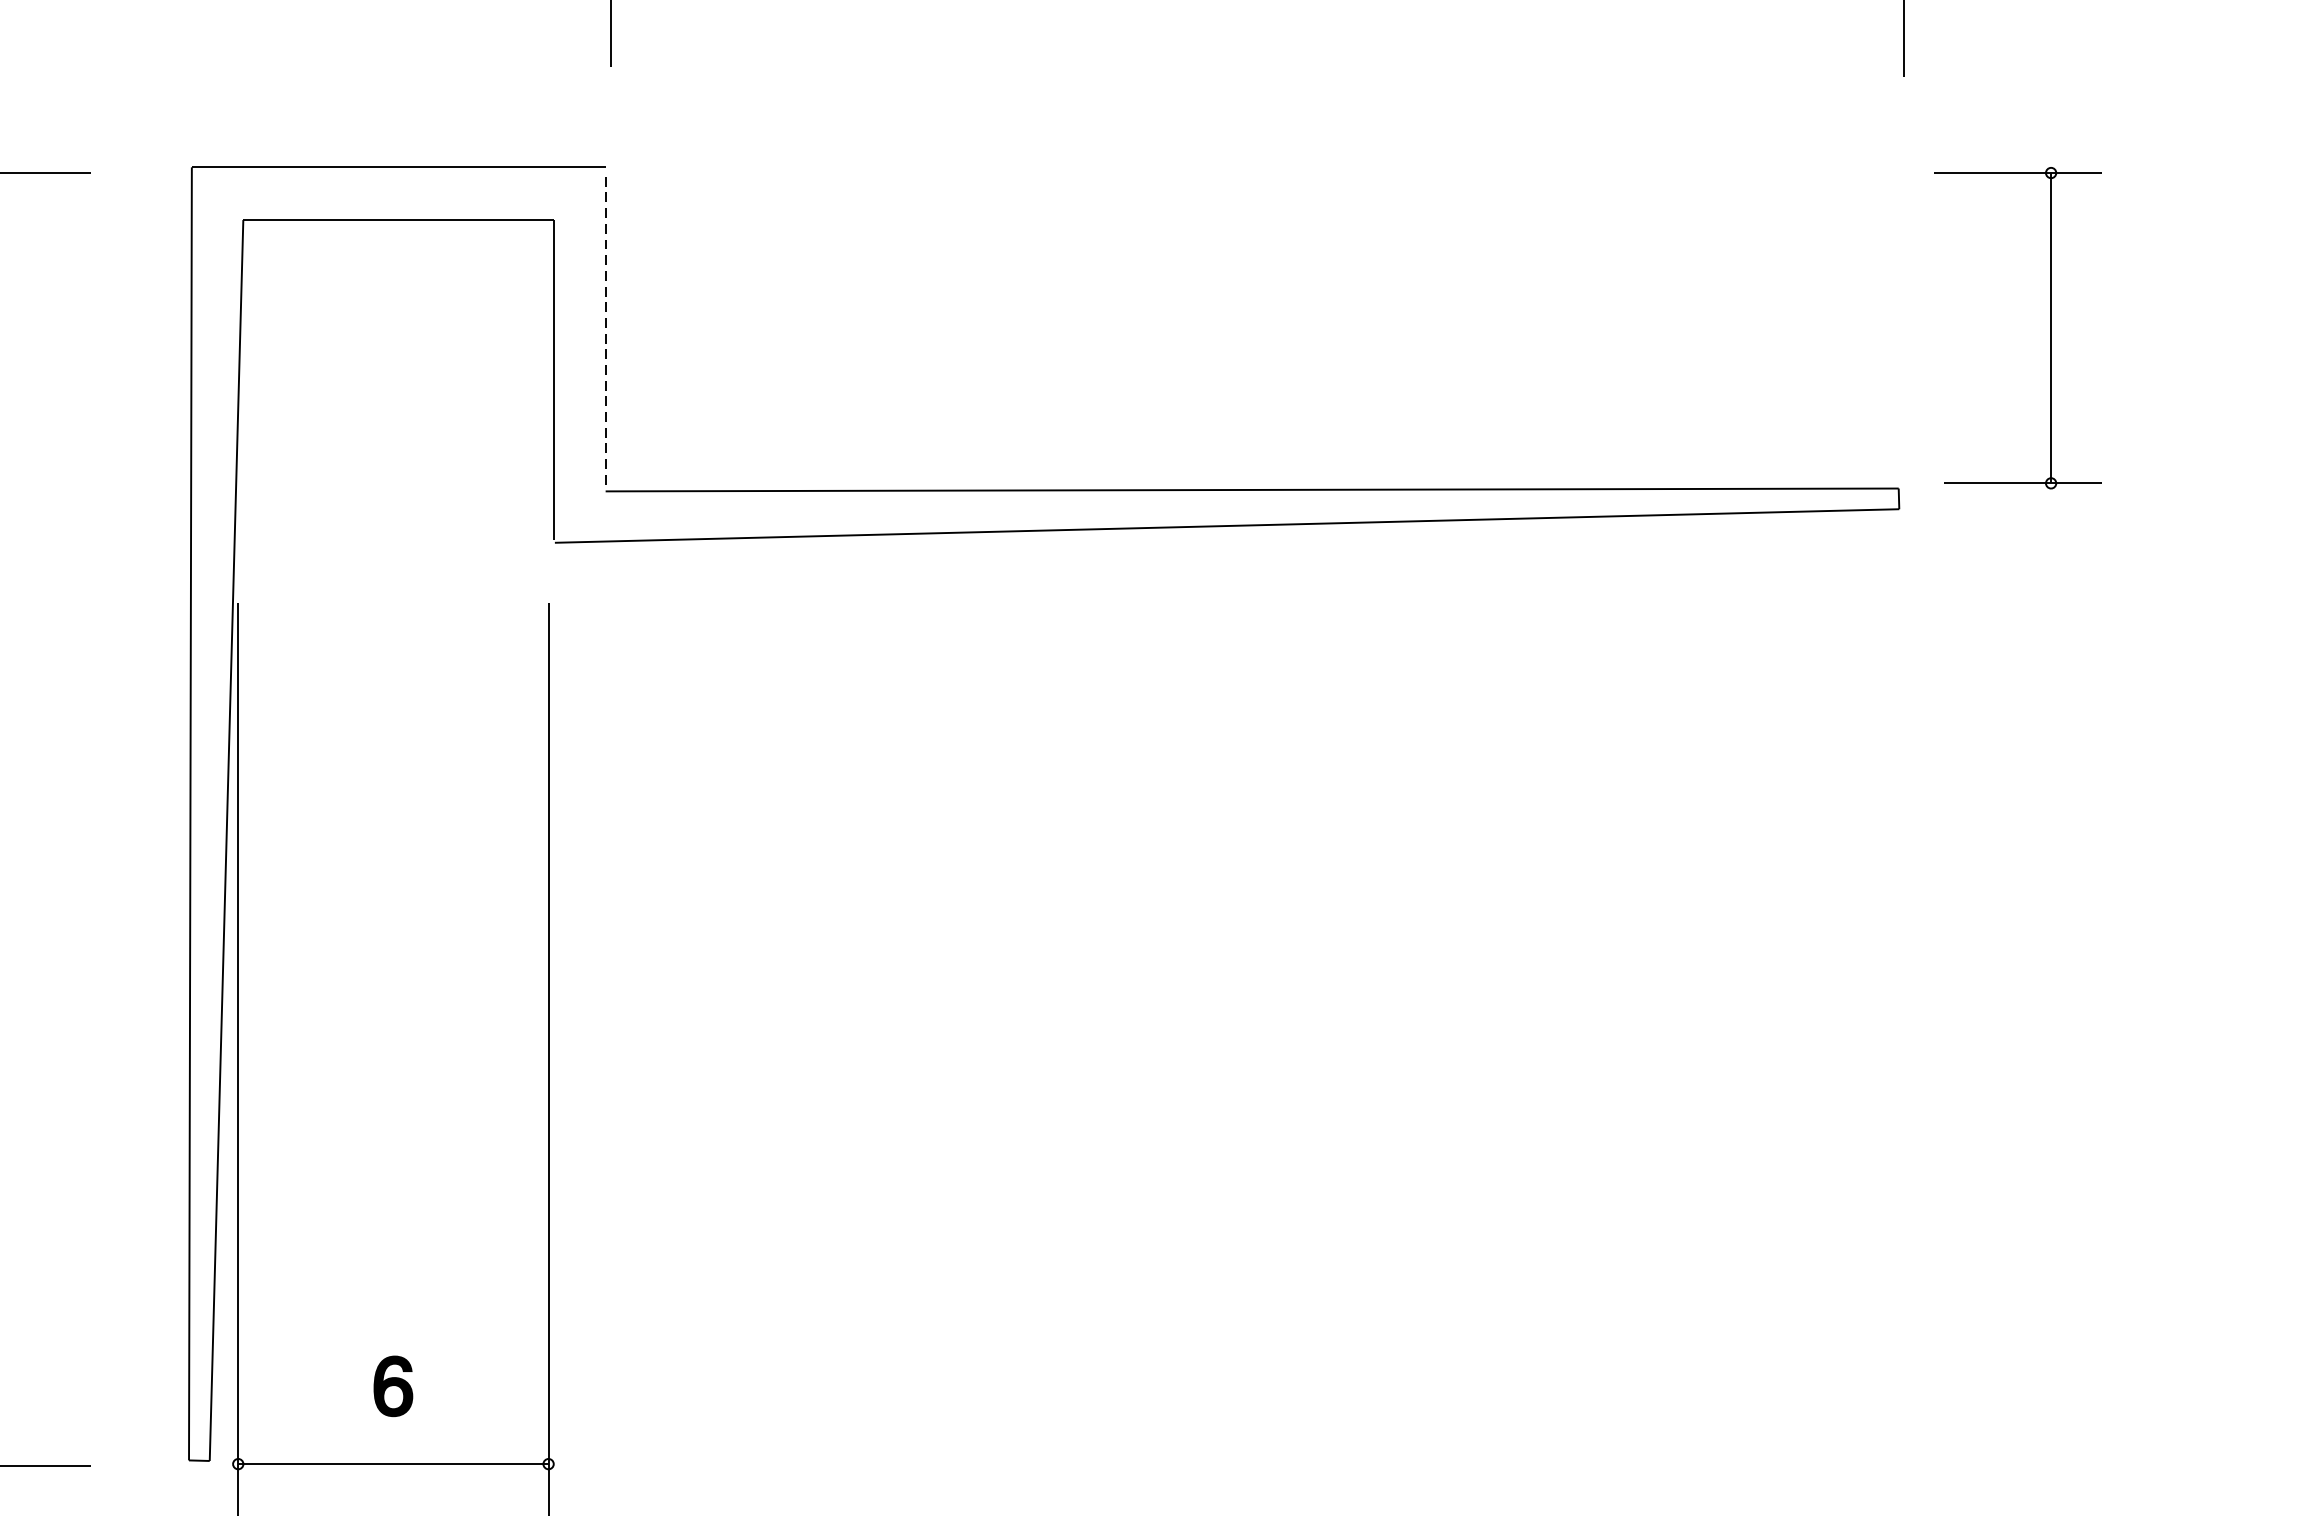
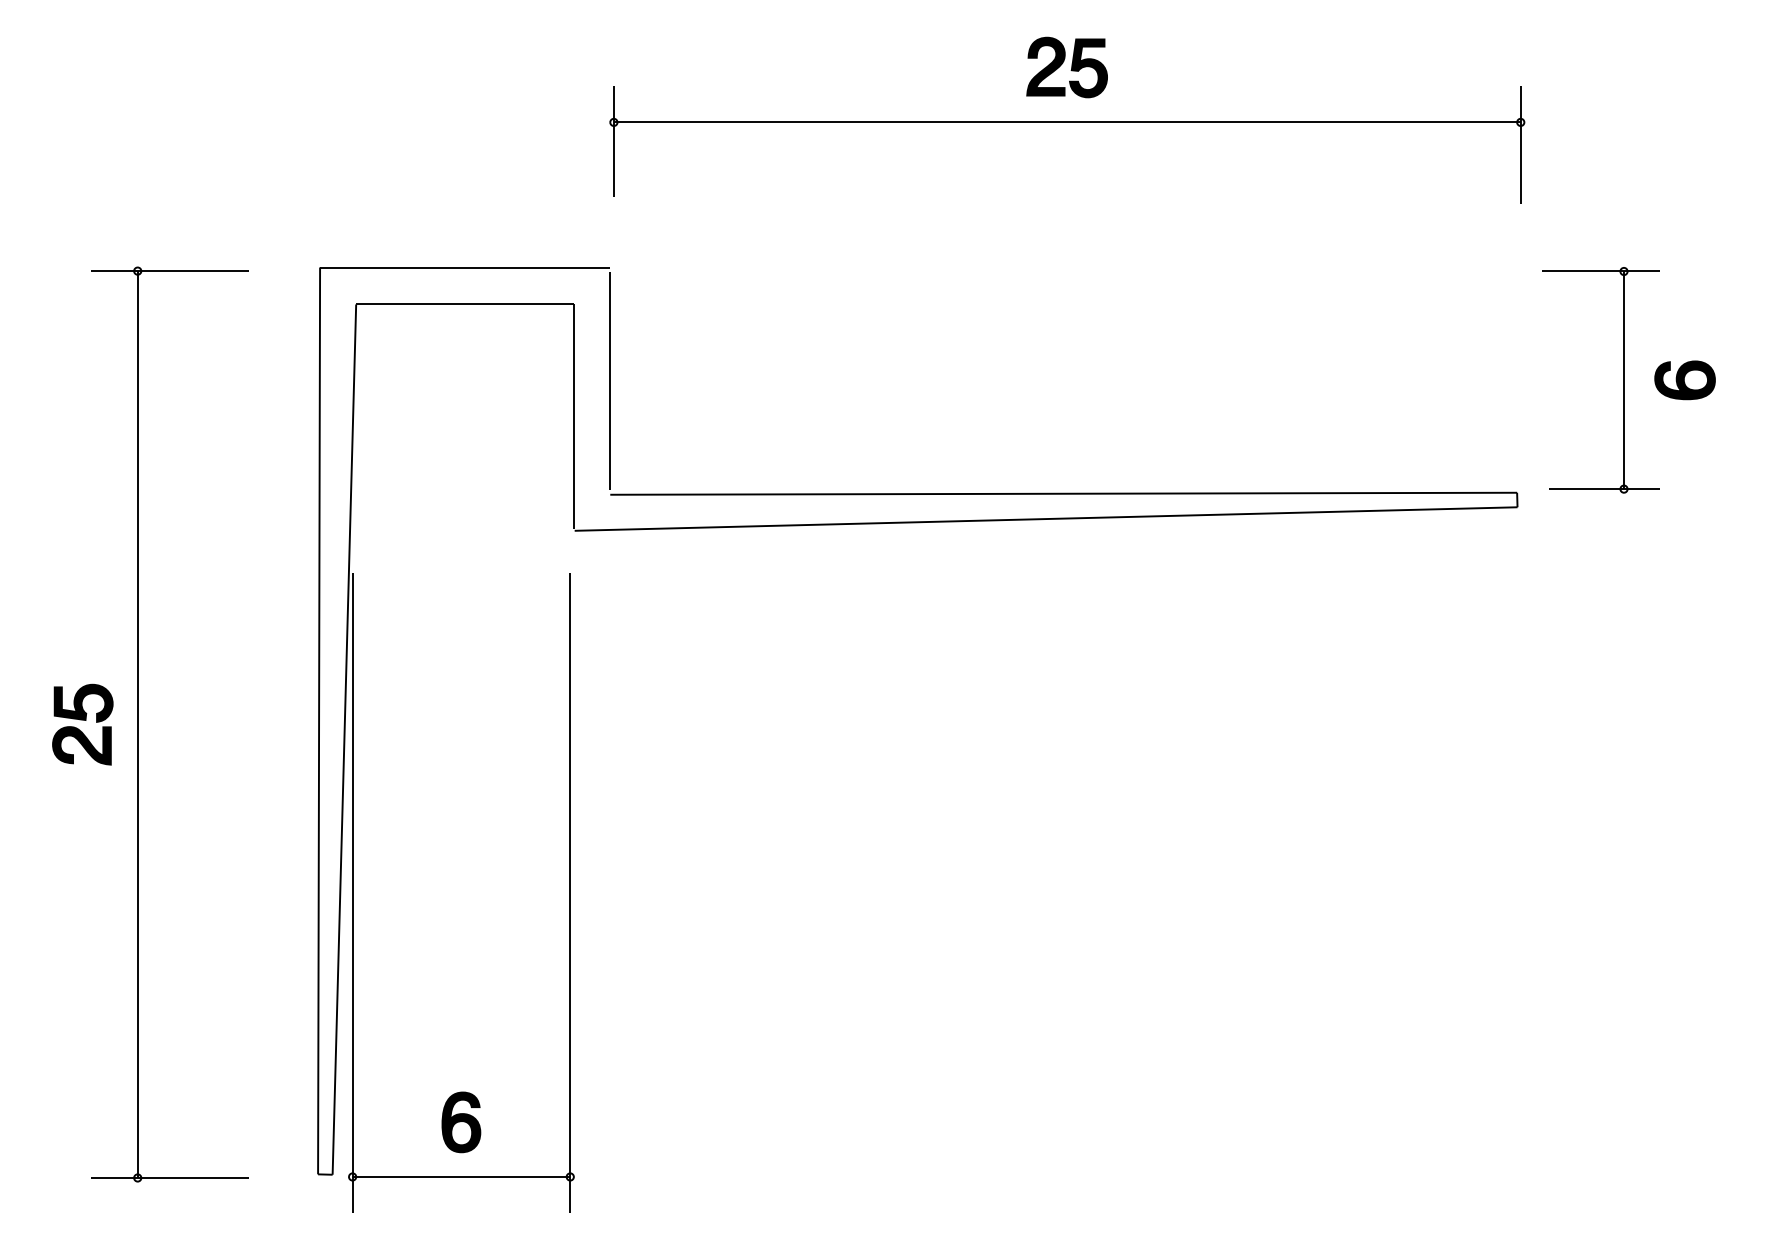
part: (2137, 328) -> (1684, 380), added
line: (605, 329) -> (610, 381), dashed -> solid
part: (393, 1386) -> (461, 1122), size x1.43

